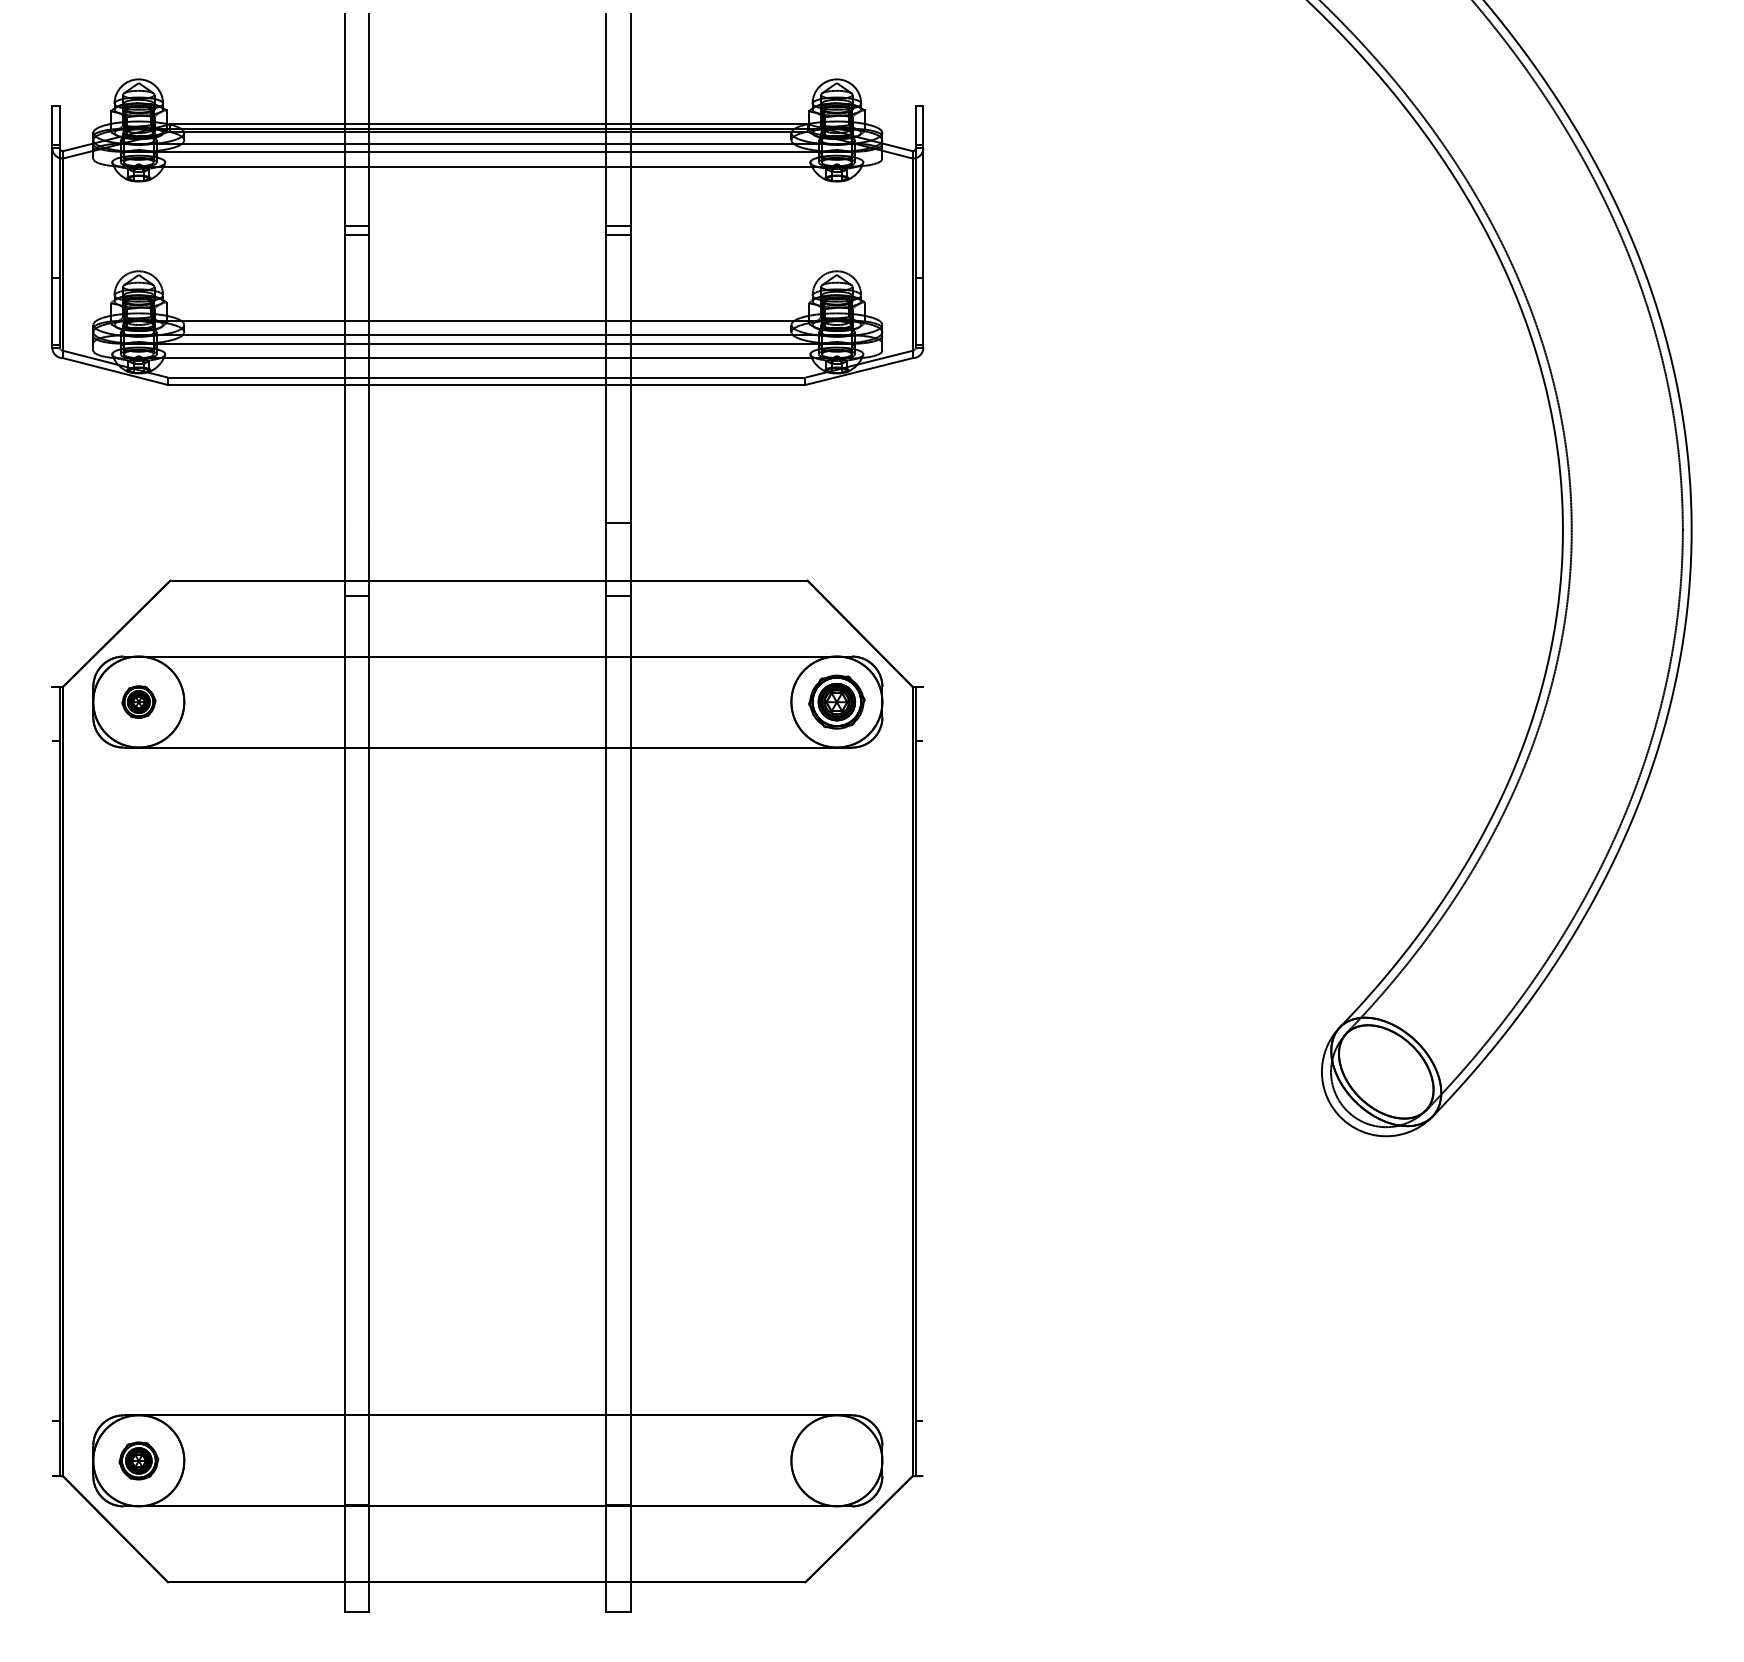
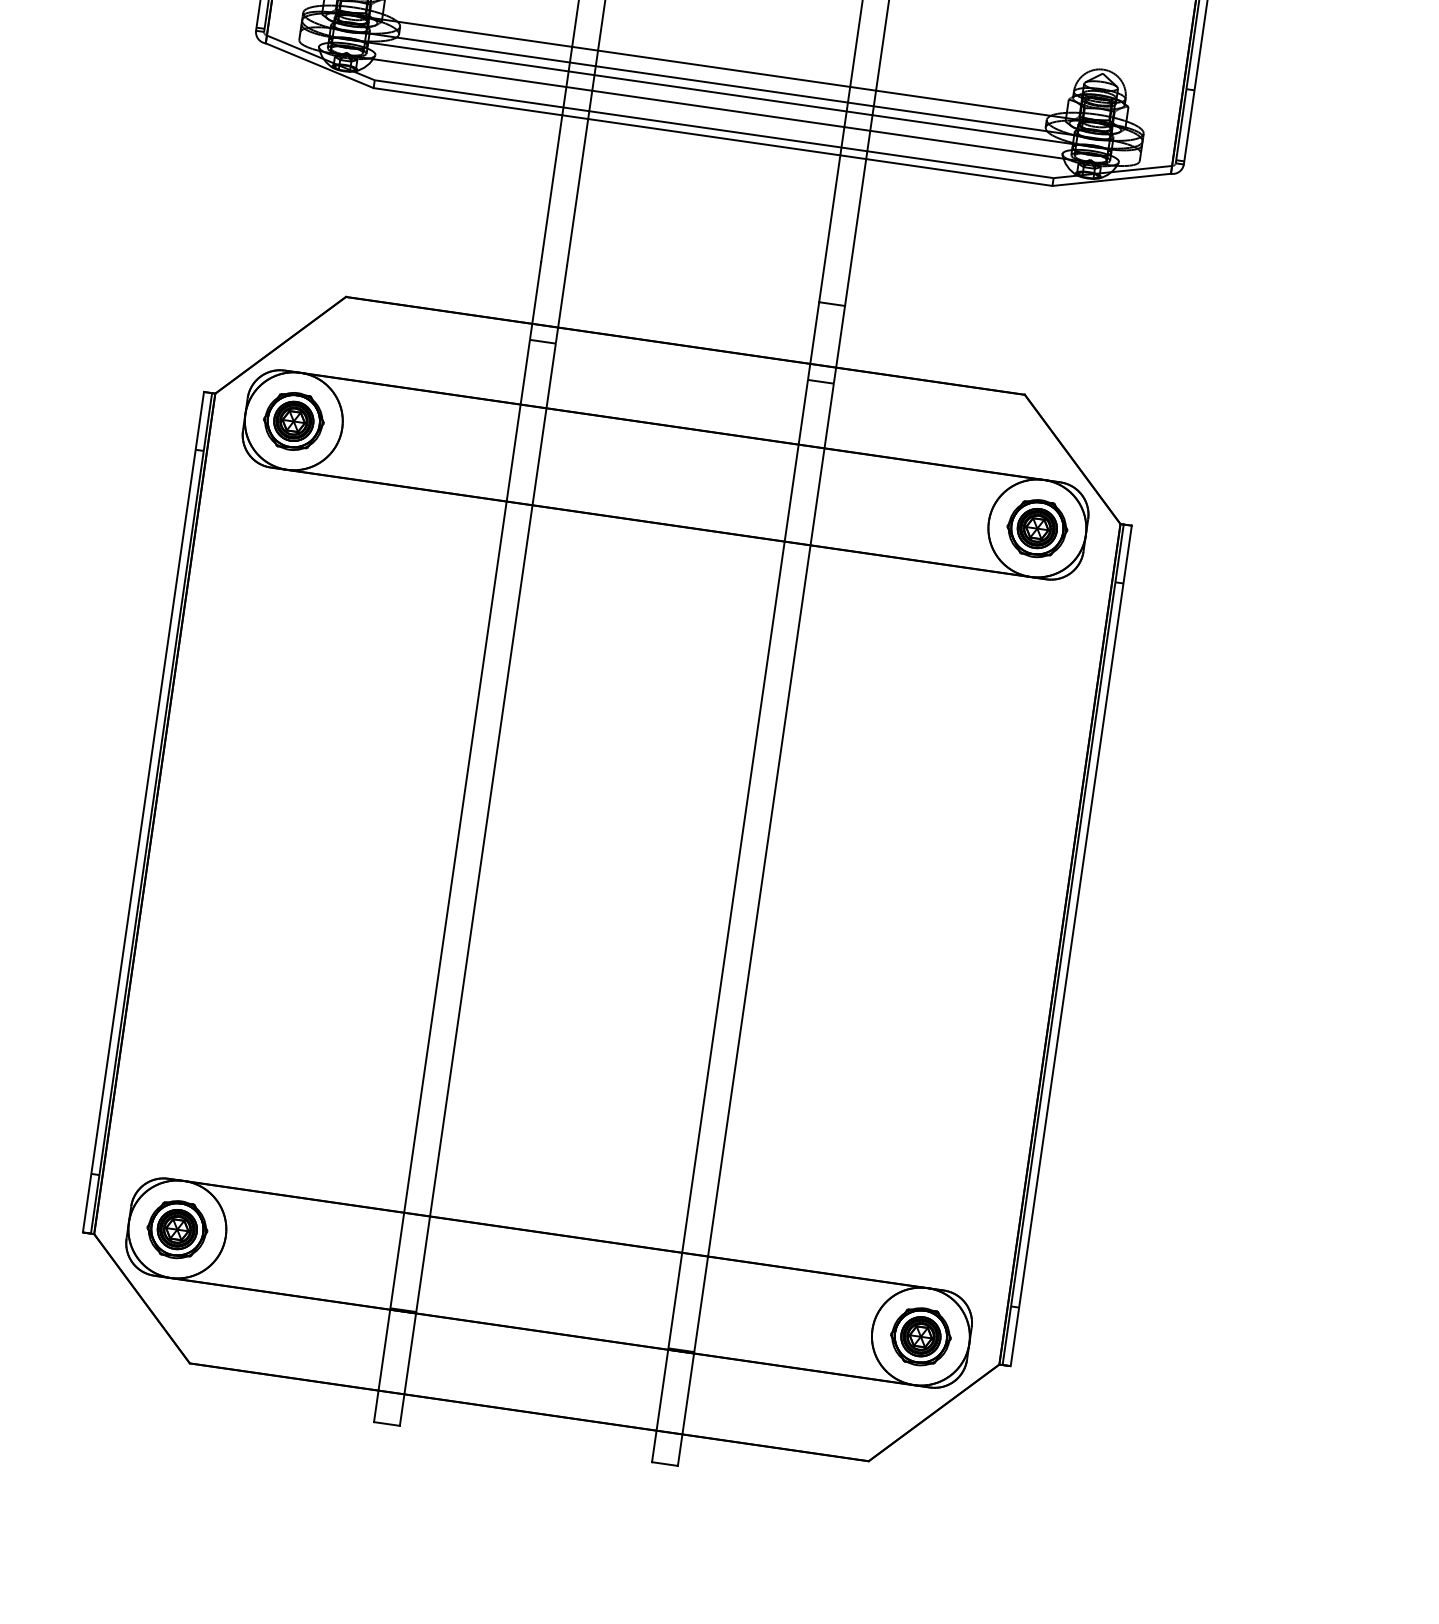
part: (138, 701) -> (293, 420), size x1.67
line: (52, 1081) -> (143, 812), added
line: (923, 1081) -> (1071, 945), added
part: (138, 1460) -> (177, 1229), size x1.43
part: (836, 1460) -> (920, 1336), added

